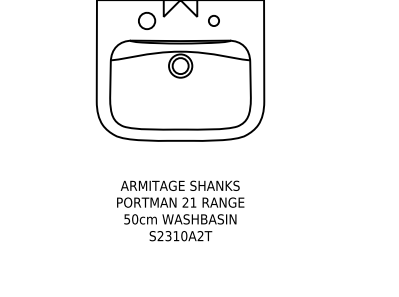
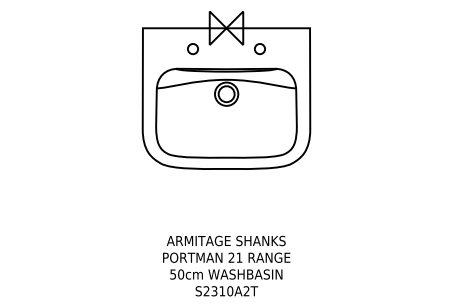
part: (146, 20) -> (192, 48), size x0.62
text: (180, 210) -> (226, 265), moved

